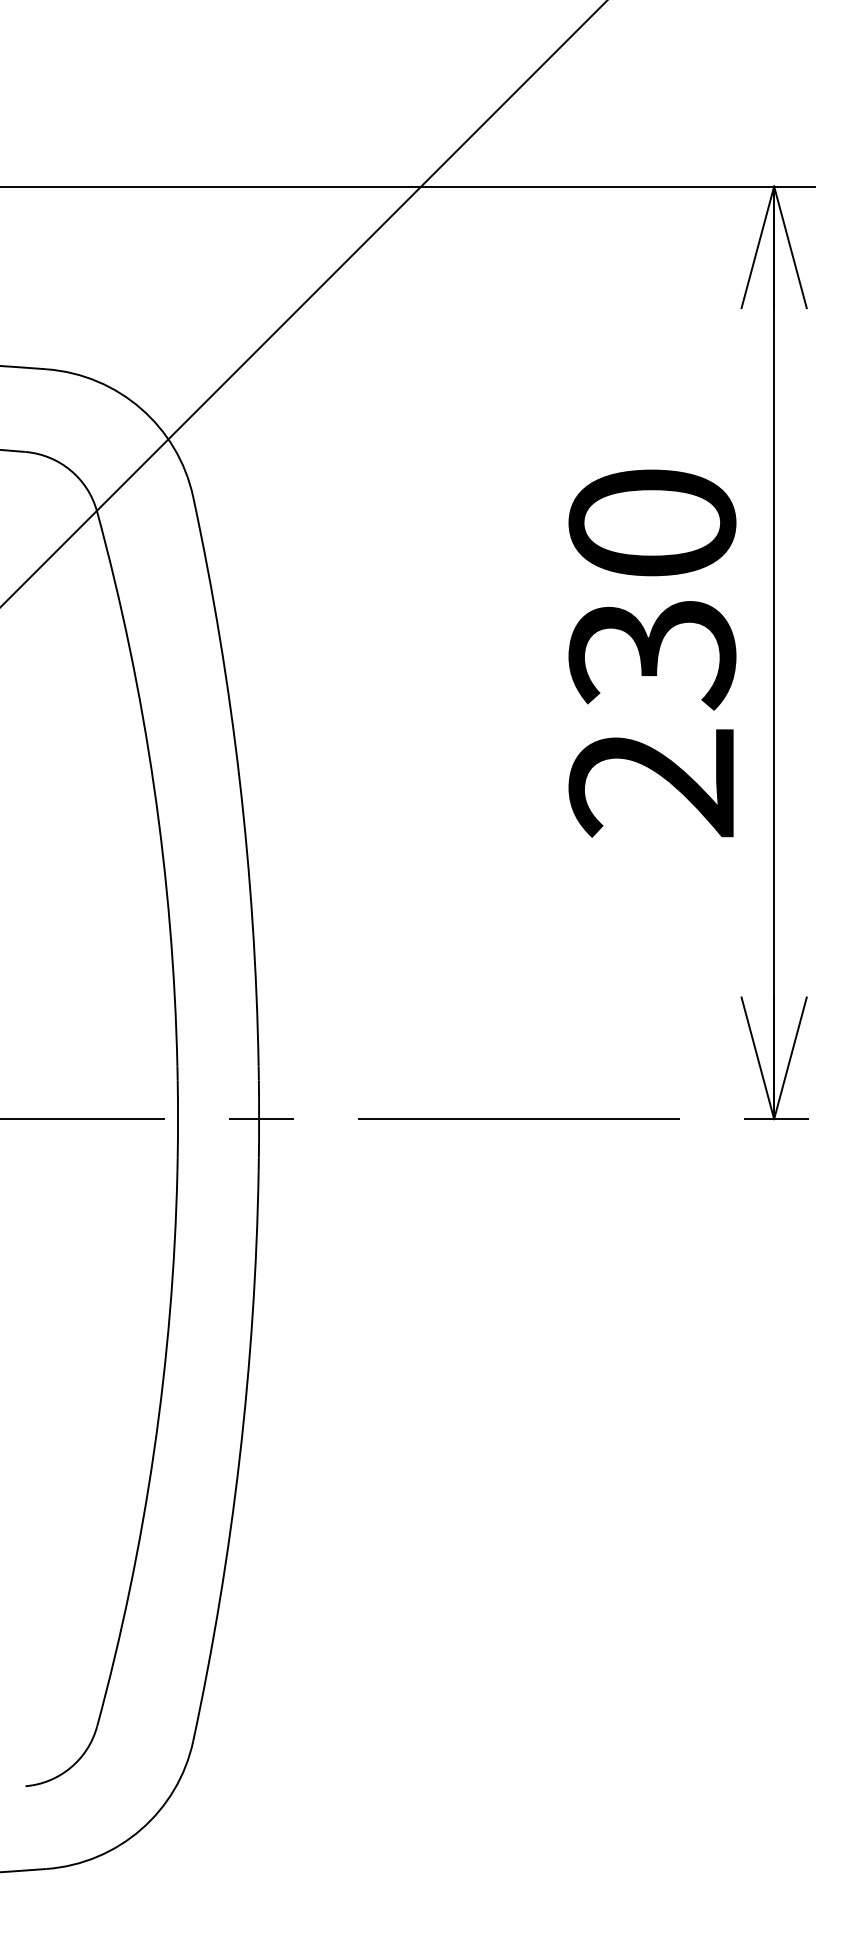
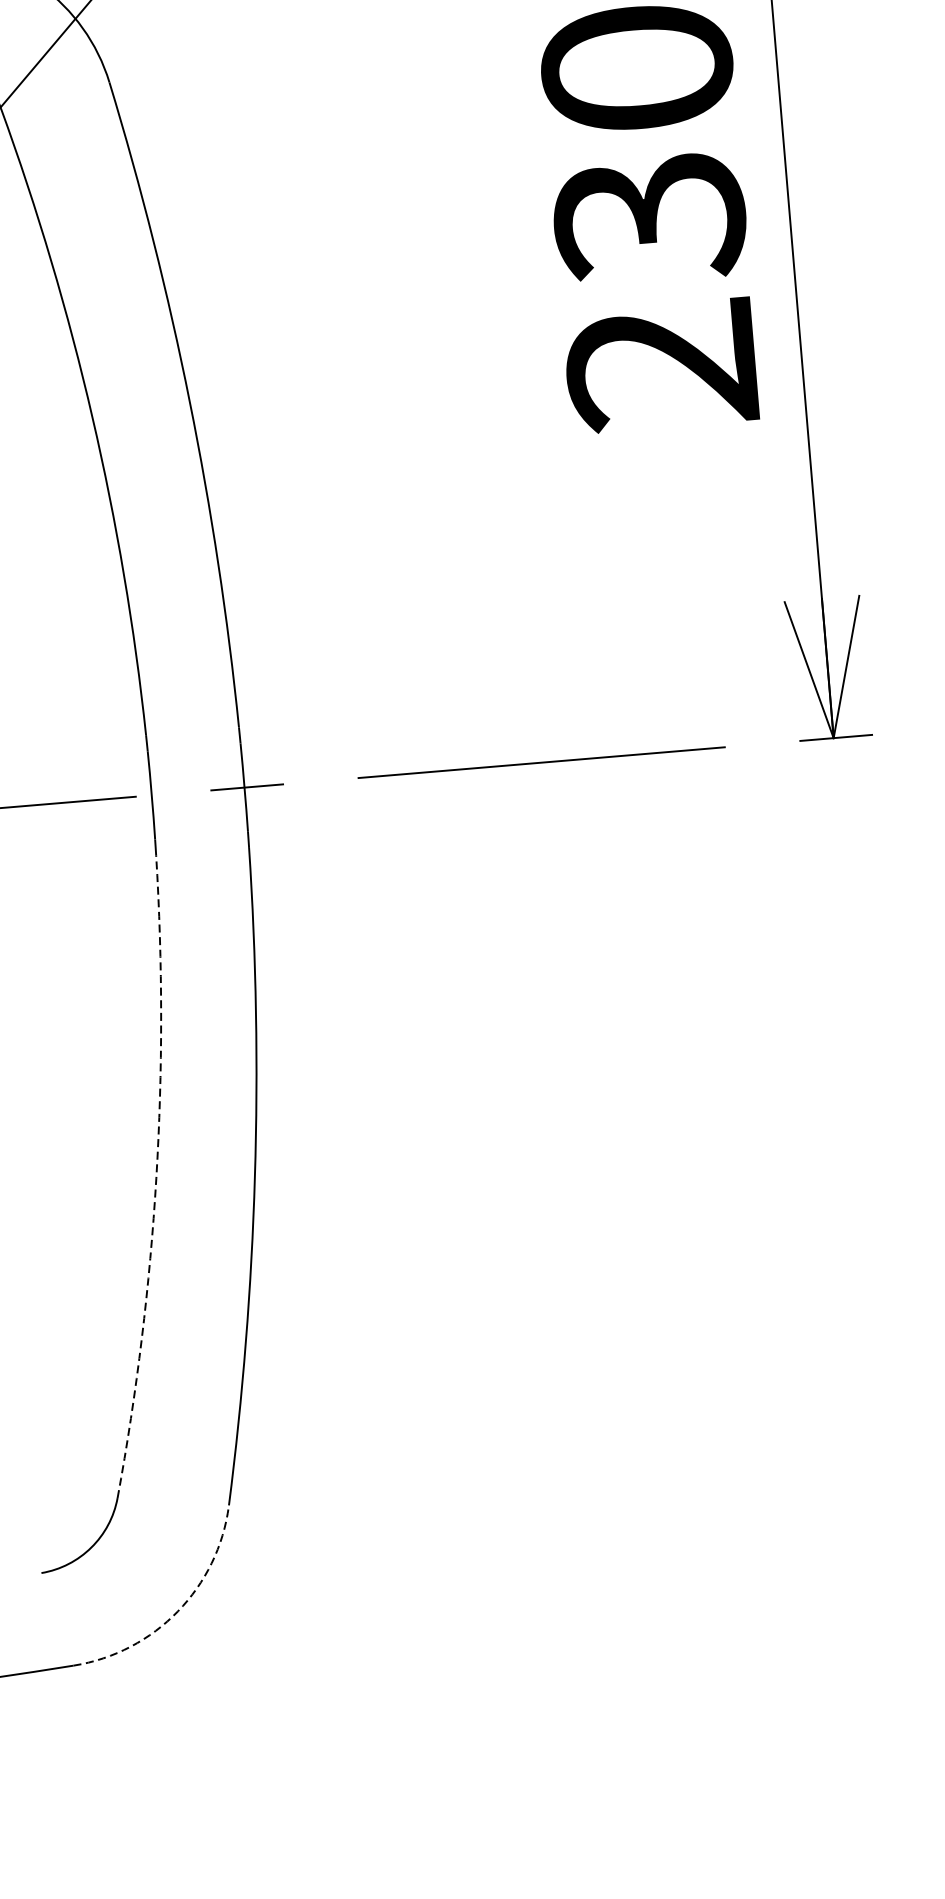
arc: (154, 1451) -> (156, 1177), solid -> dashed
arc: (141, 1829) -> (178, 1611), solid -> dashed

